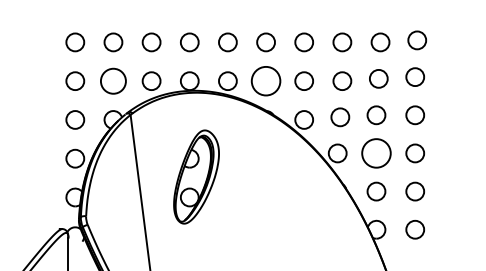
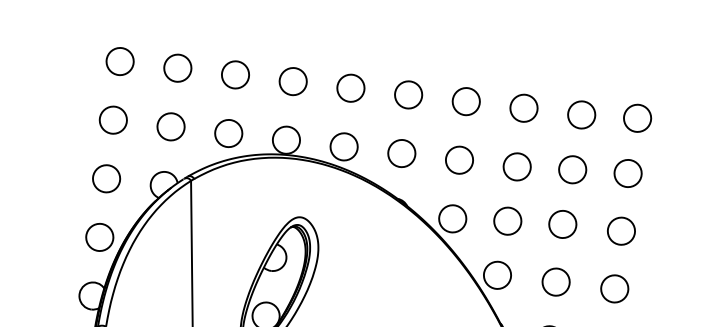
circle: (113, 80) -> (171, 125), size x0.71
circle: (266, 81) -> (402, 154), size x0.62
circle: (376, 153) -> (556, 282), size x0.62

